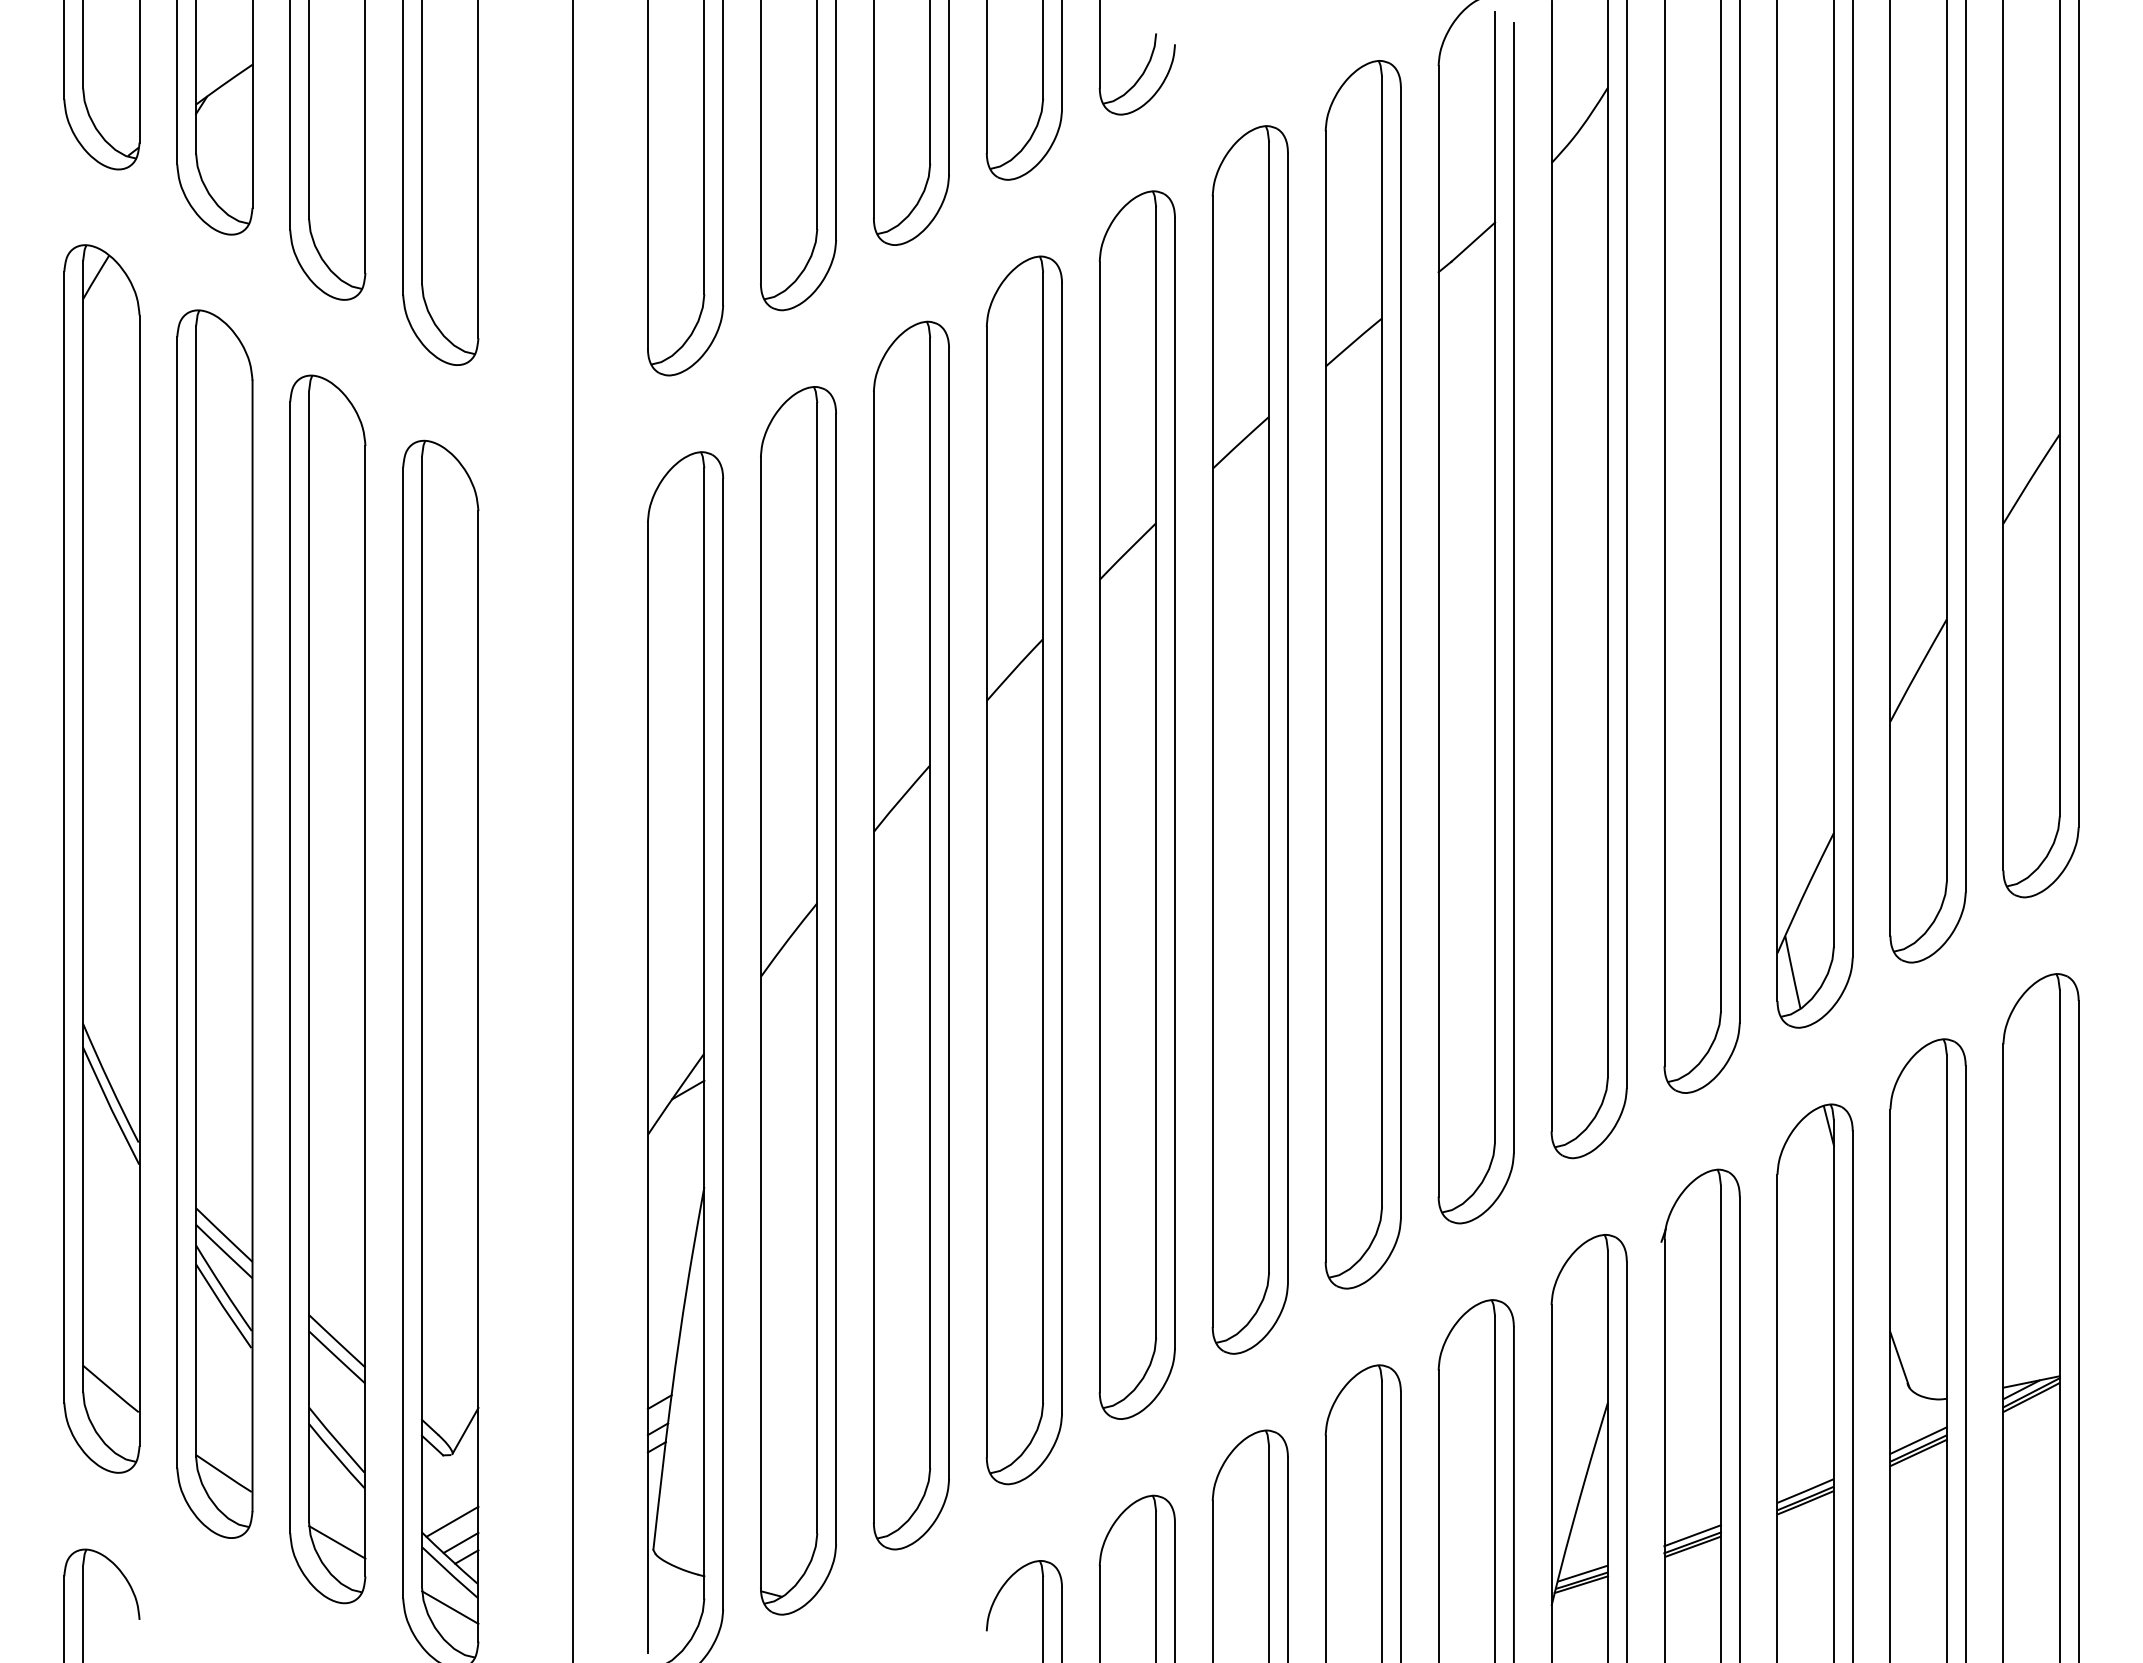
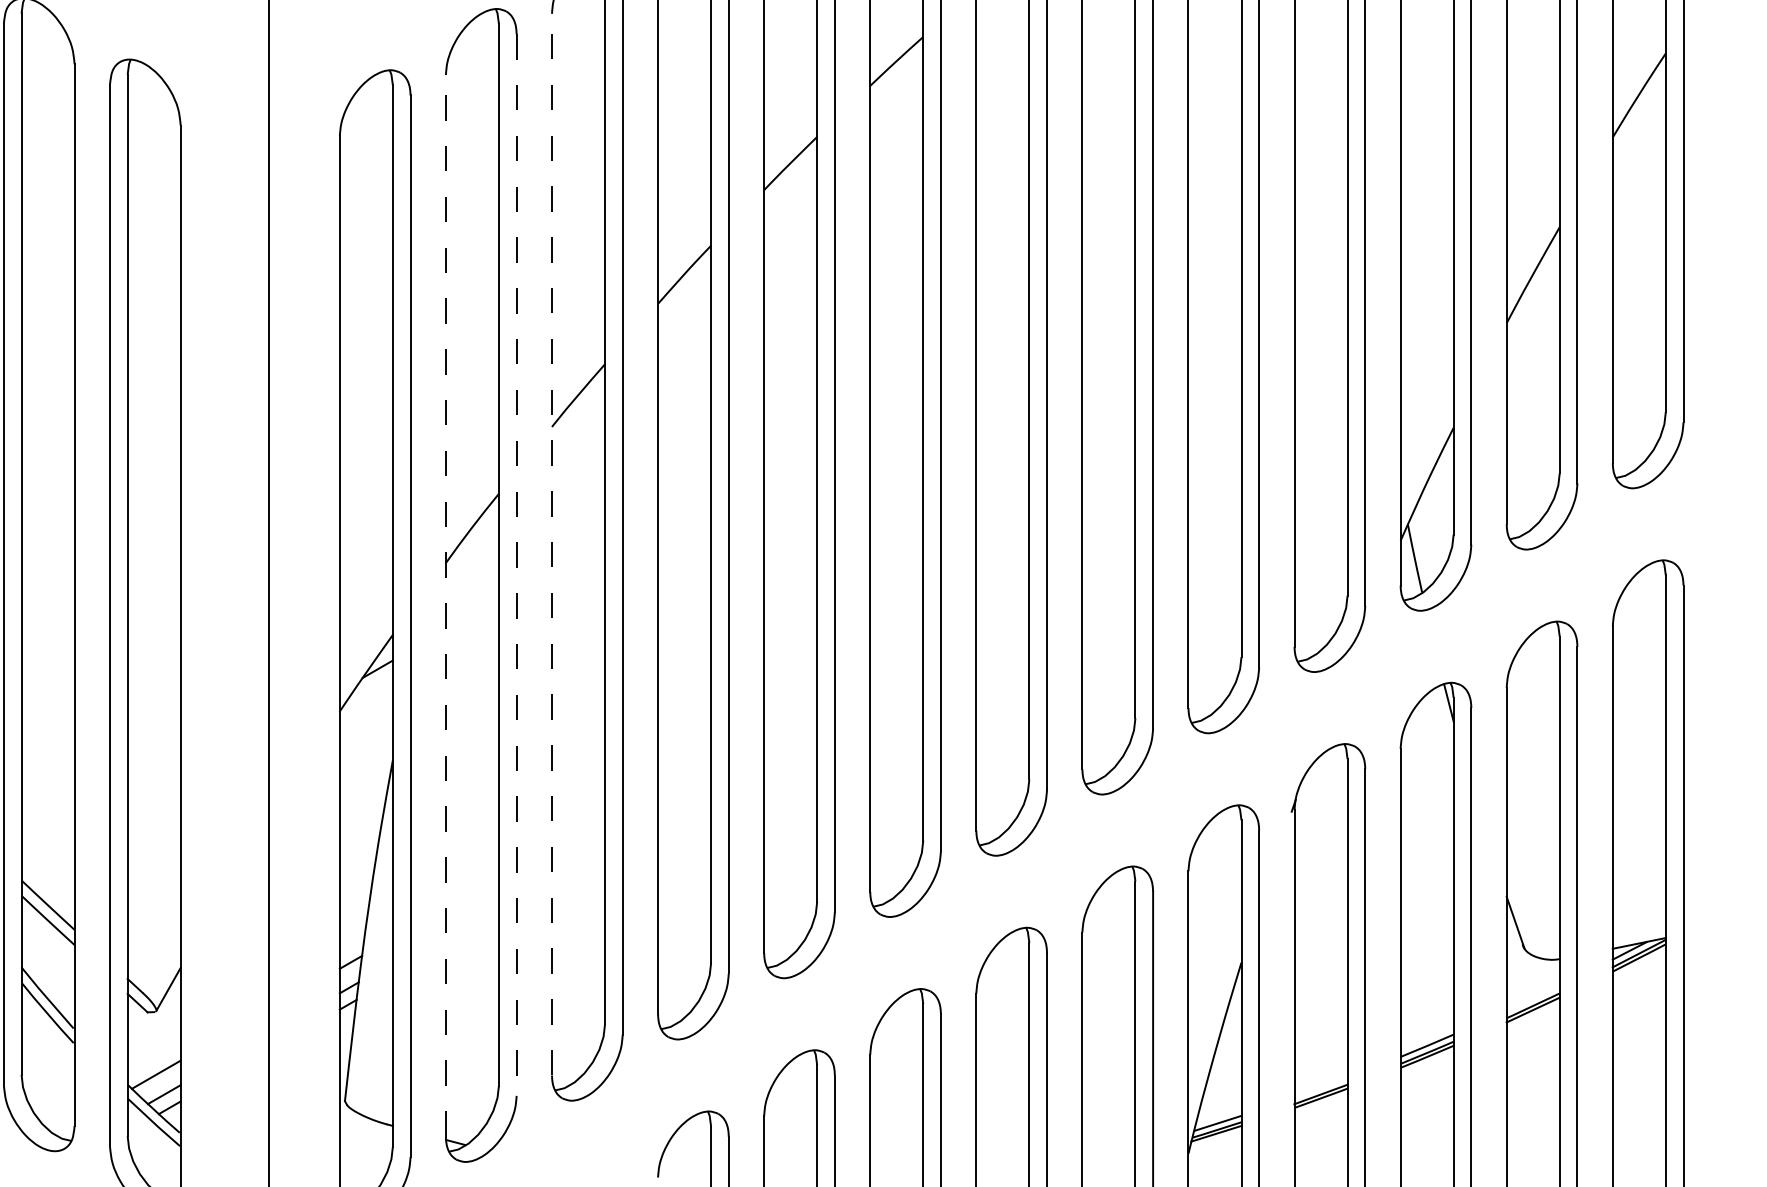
line: (873, 956) -> (551, 543), solid -> dashed
line: (836, 979) -> (516, 565), solid -> dashed
line: (760, 1022) -> (445, 605), solid -> dashed
line: (1918, 1440) -> (1533, 998), removed
line: (1692, 1535) -> (1320, 1087), removed
line: (337, 1542) -> (48, 1094), removed
line: (450, 1607) -> (154, 1155), removed

